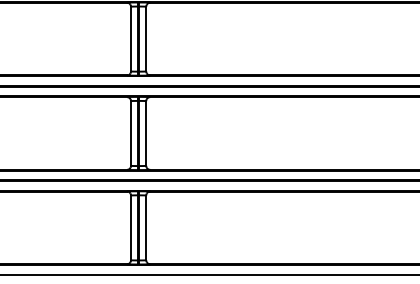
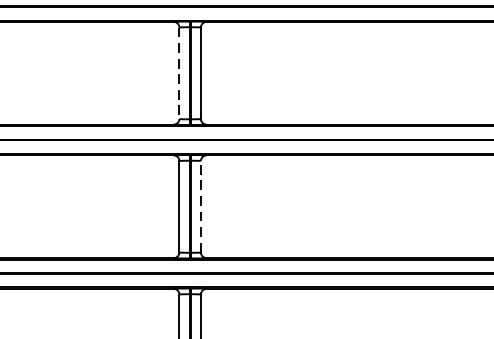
line: (131, 39) -> (180, 73), solid -> dashed
line: (146, 133) -> (201, 206), solid -> dashed

